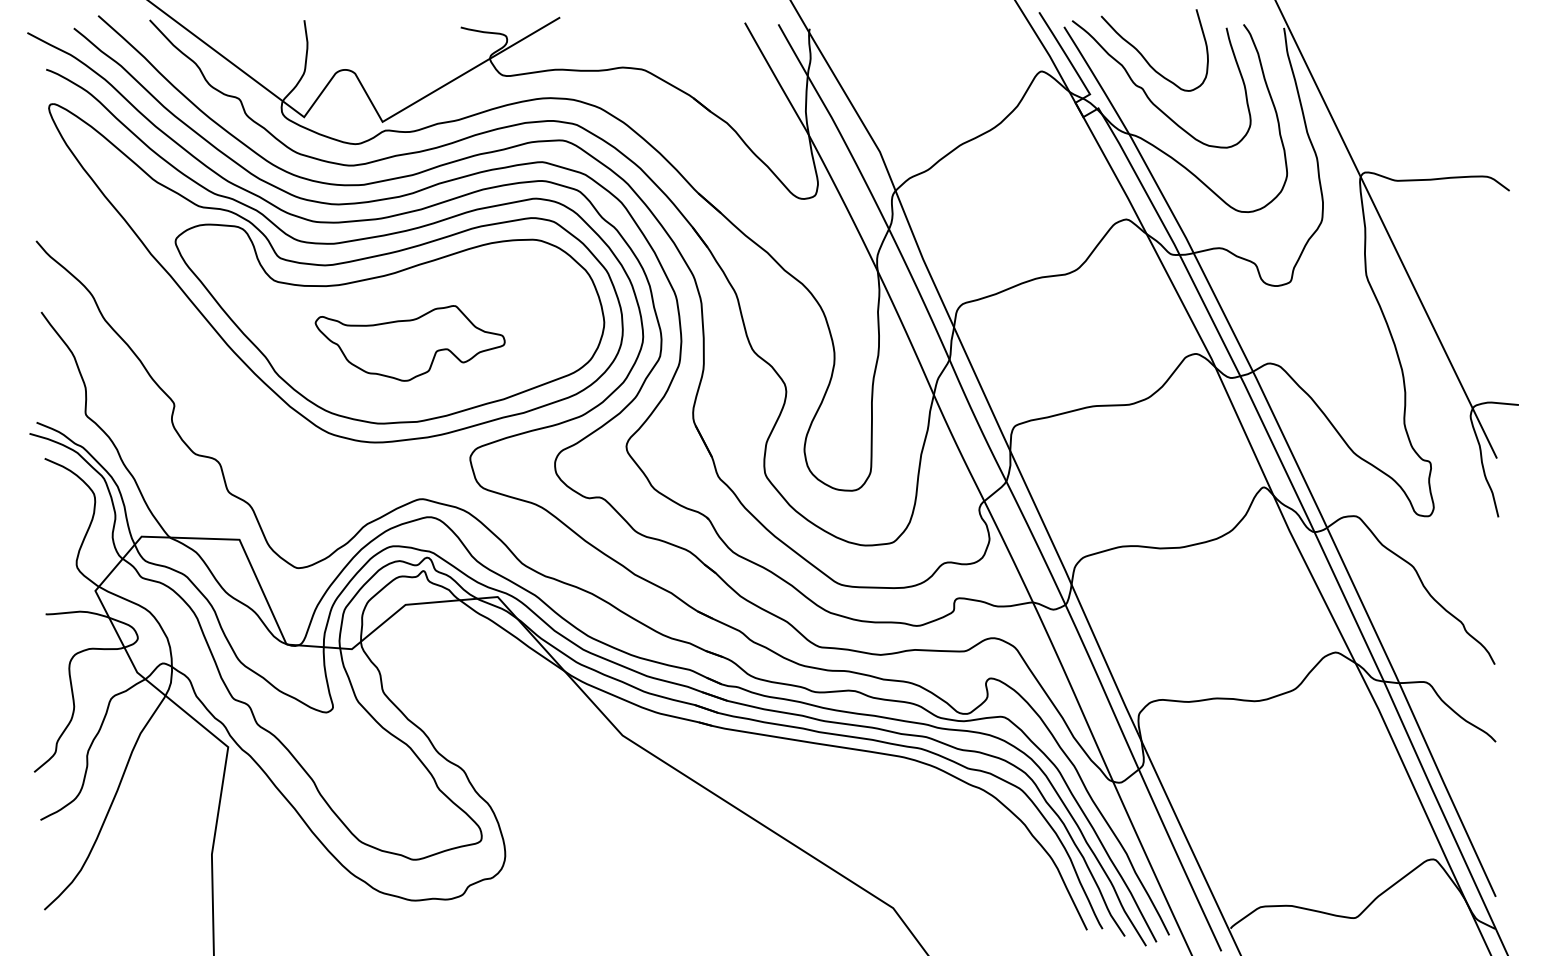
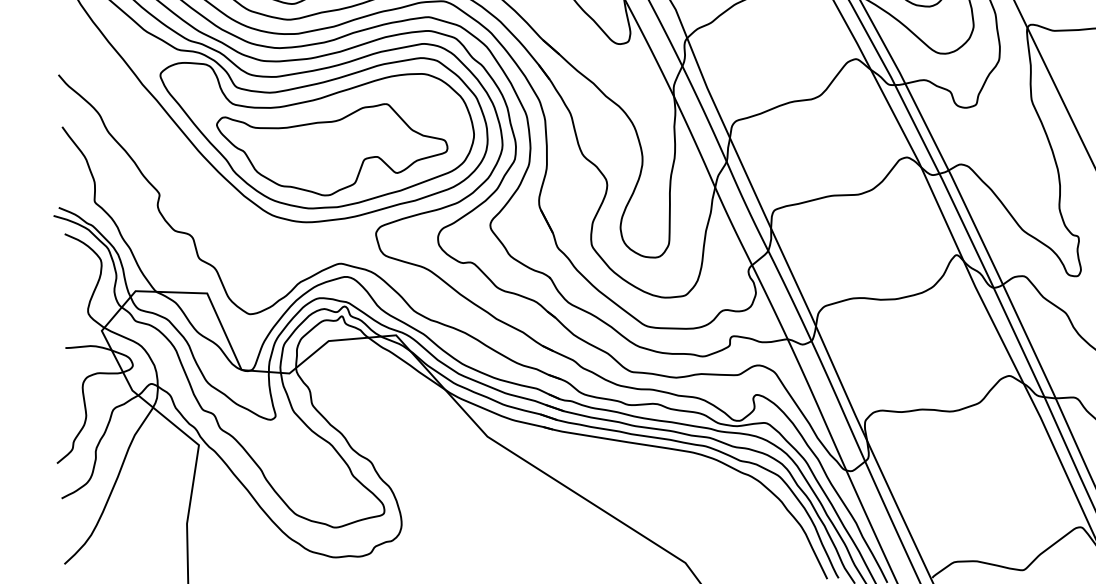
part: (409, 343) -> (331, 149), size x1.67

